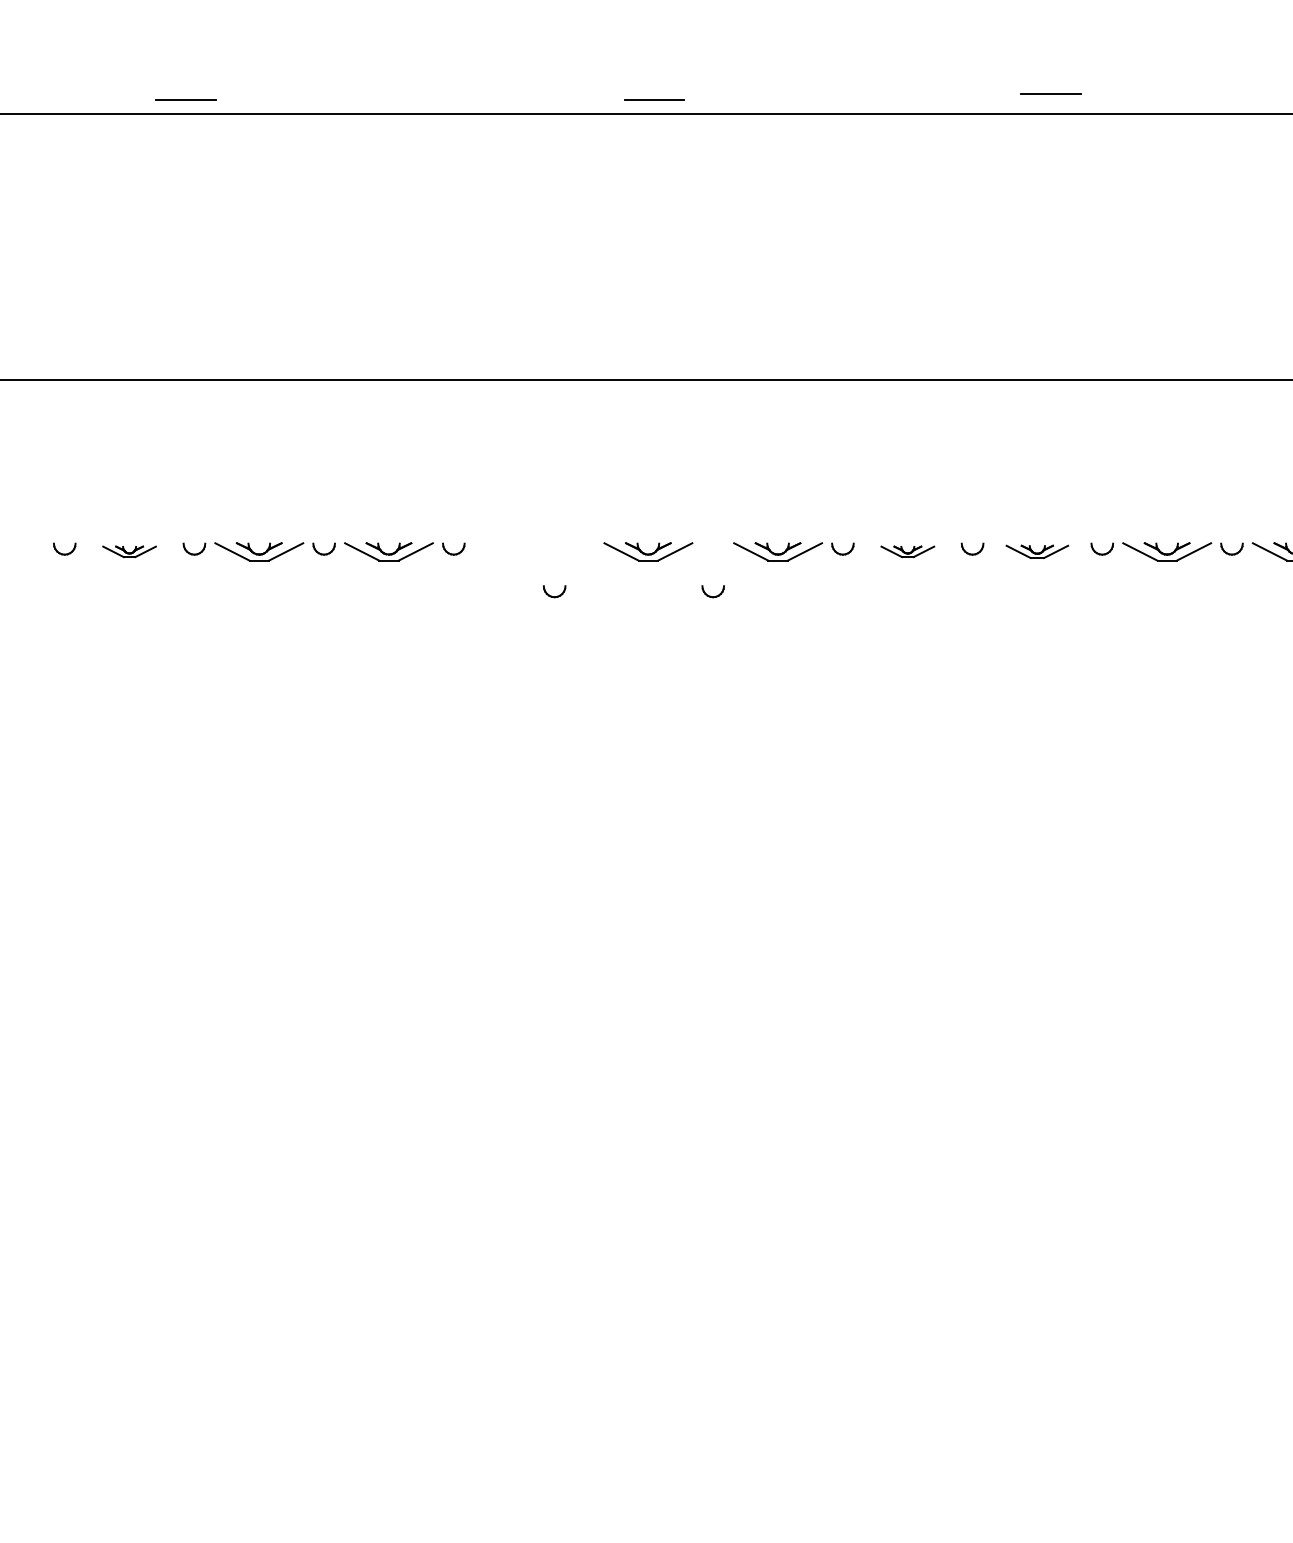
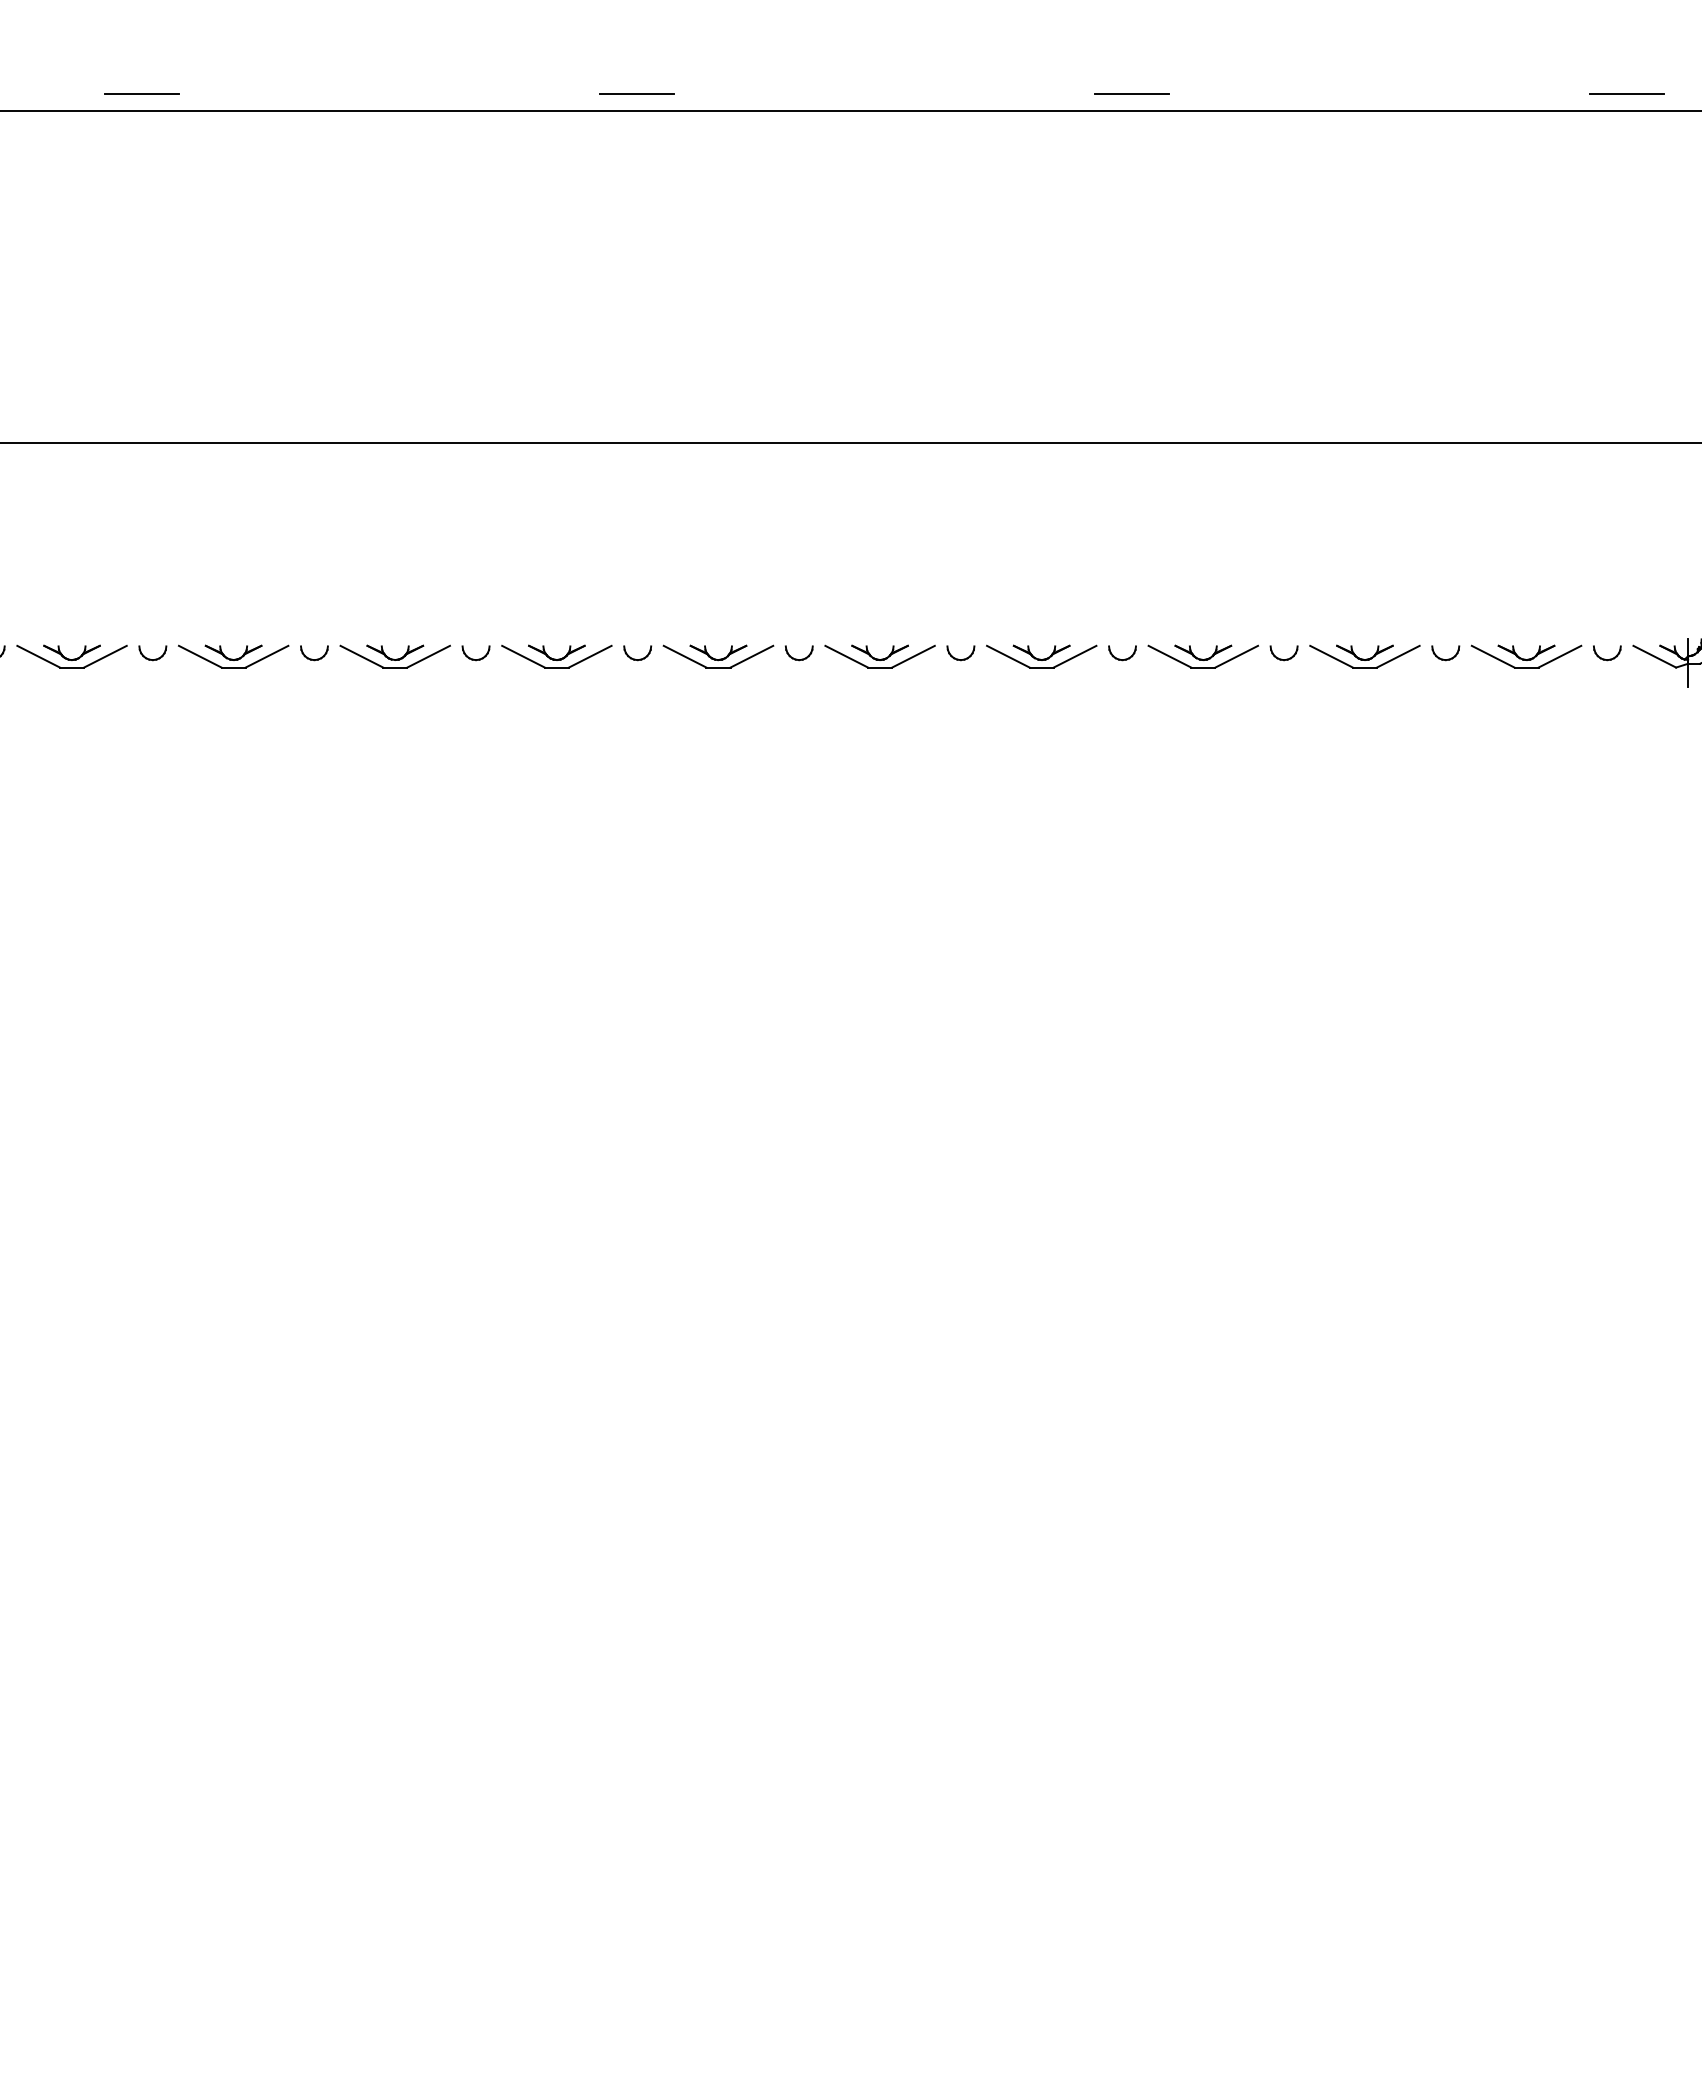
line: (1050, 94) -> (1131, 93), moved
line: (654, 99) -> (636, 93), moved
part: (129, 551) -> (71, 656), size x1.67
part: (518, 551) -> (556, 656), added
part: (907, 551) -> (1041, 656), size x1.67
part: (1036, 551) -> (1202, 656), size x1.43
part: (554, 591) -> (637, 653), moved
part: (713, 591) -> (799, 653), moved

